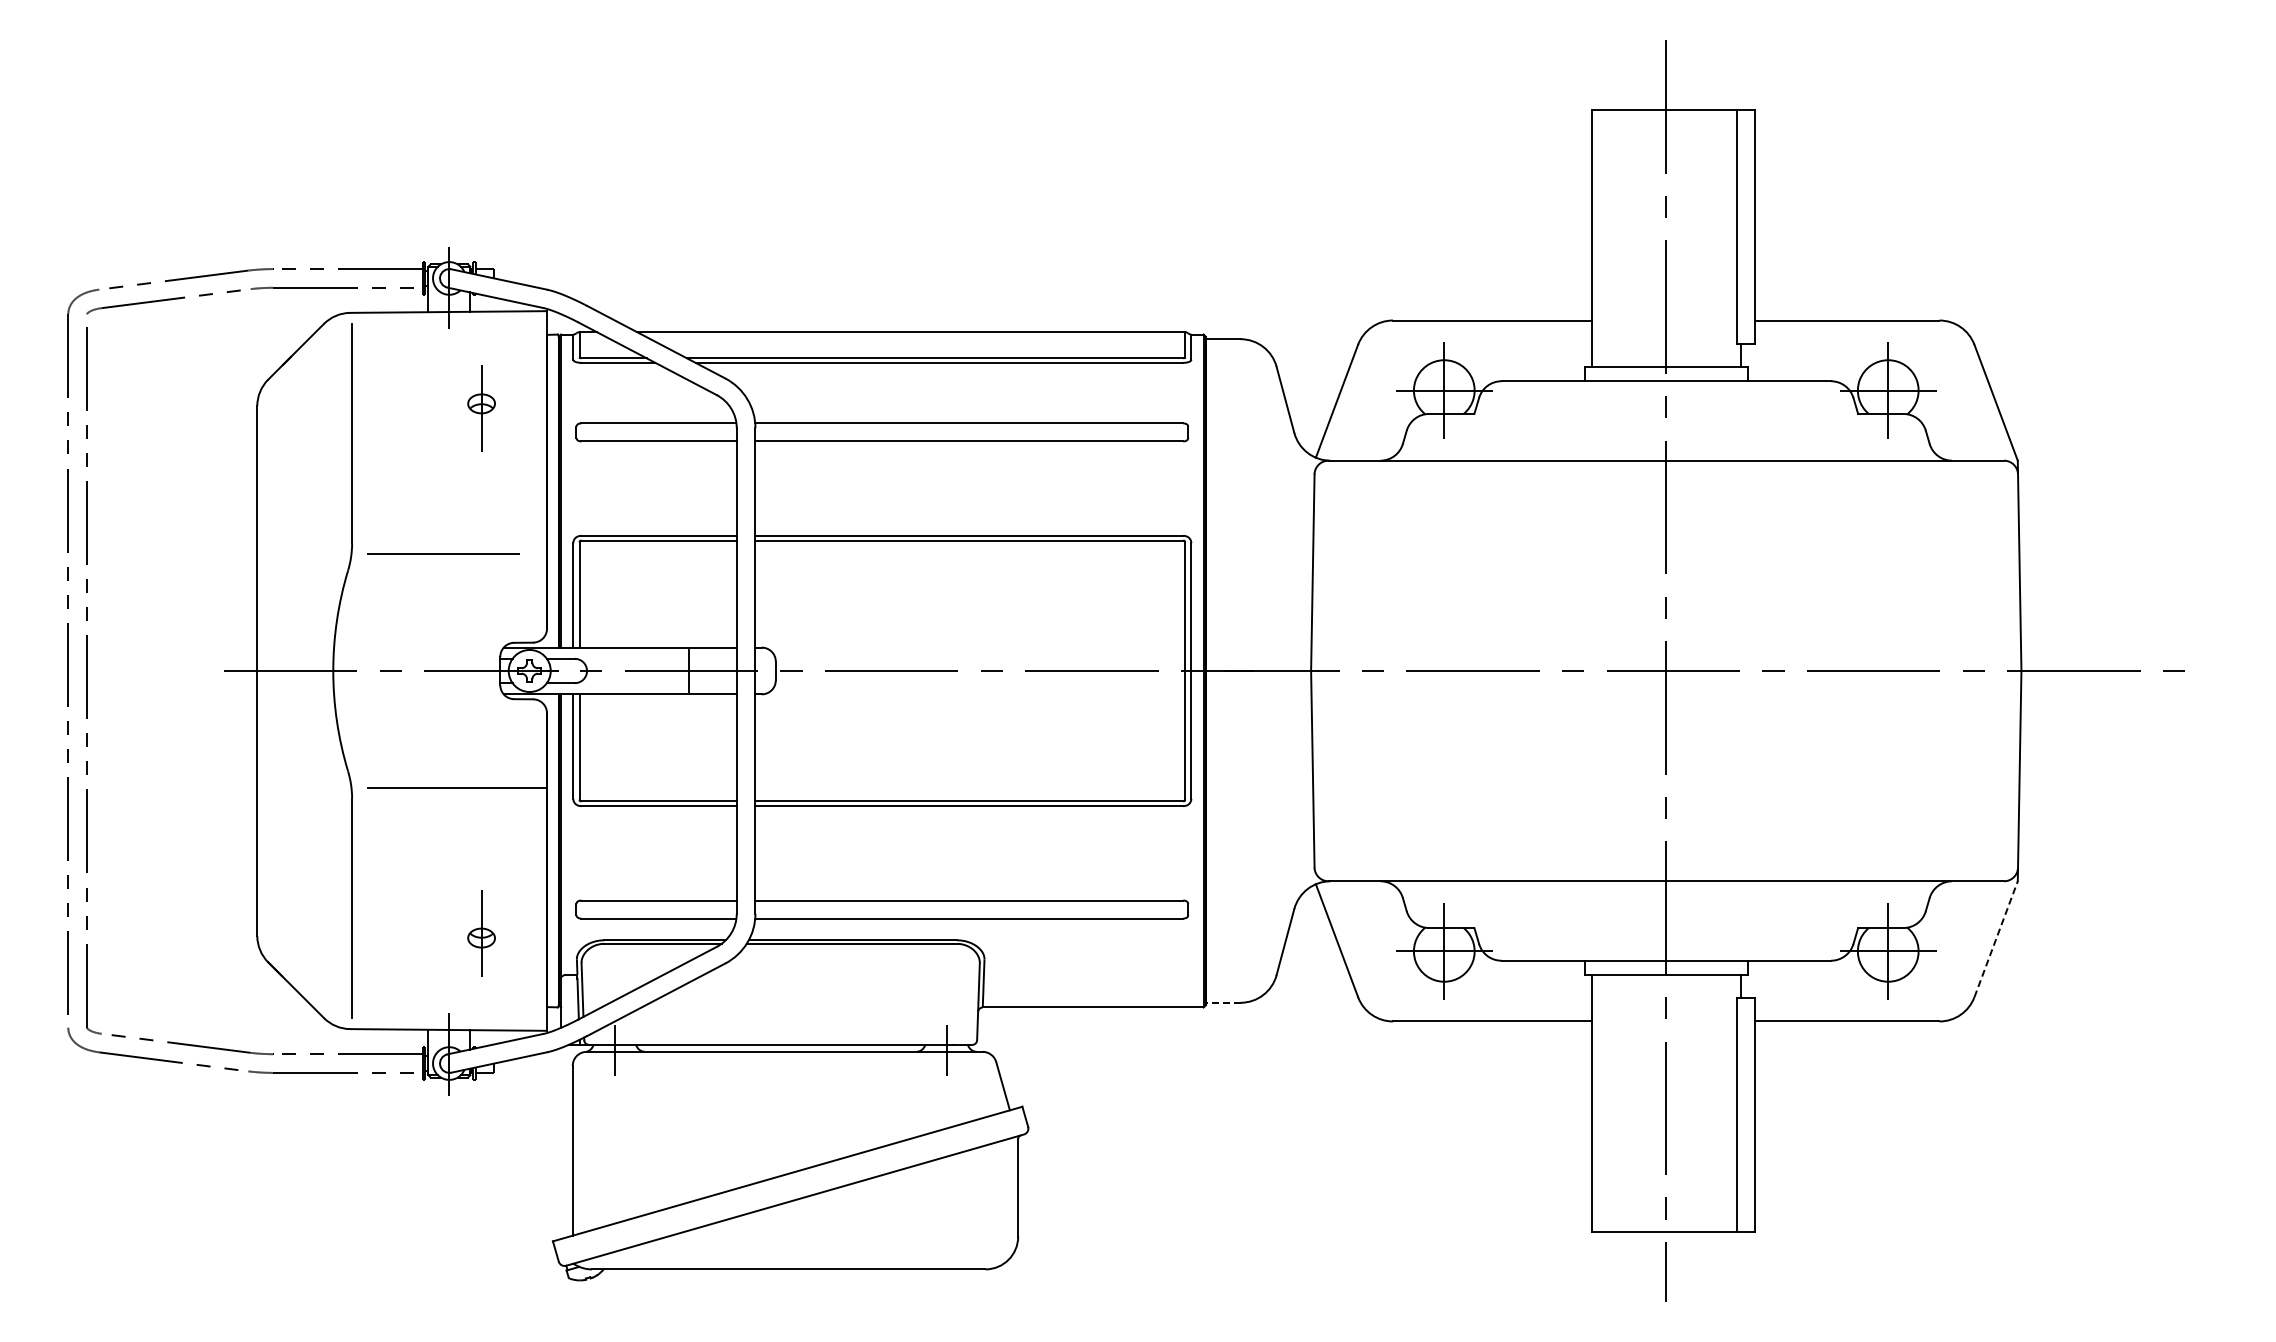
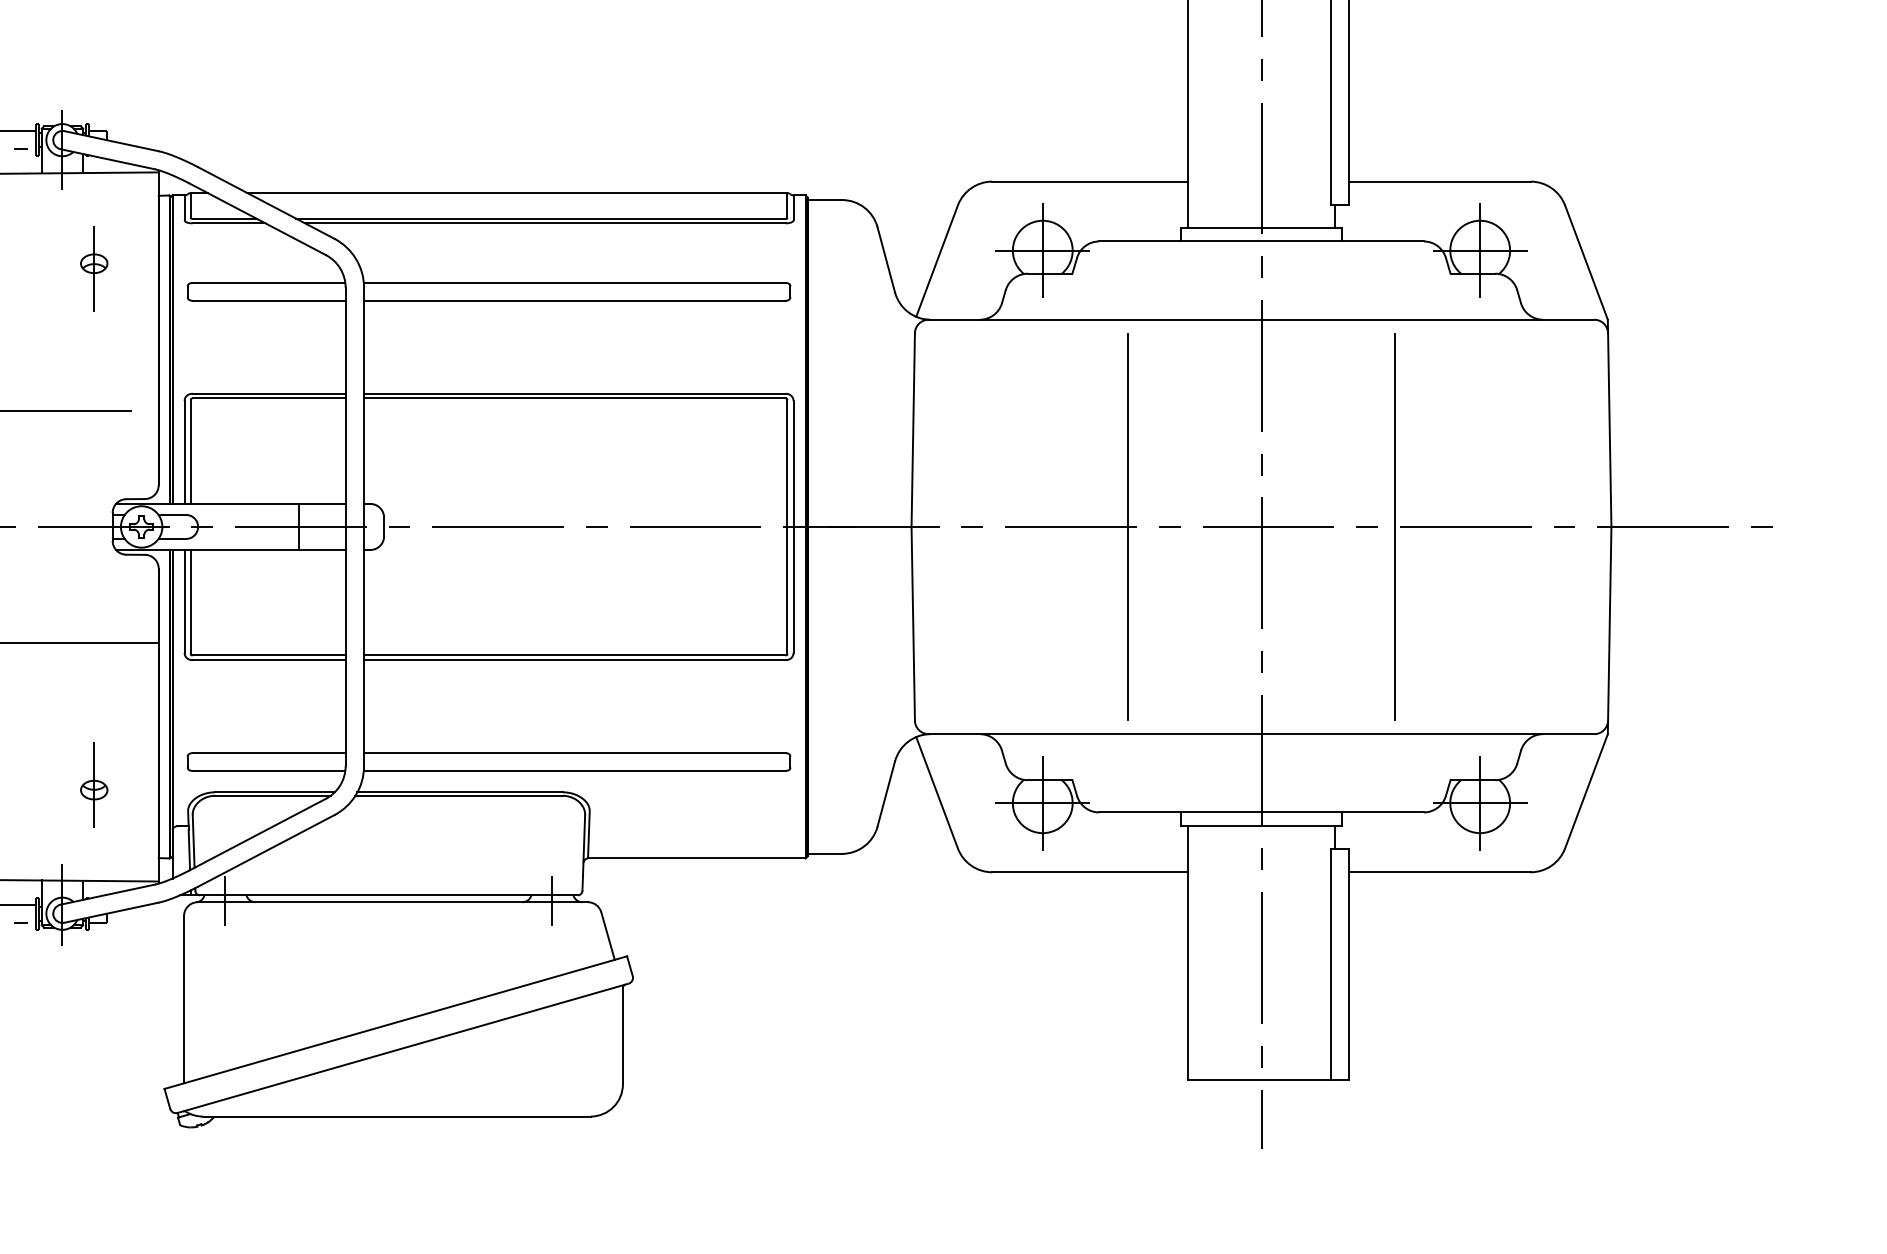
line: (1530, 670) -> (1127, 526), added
line: (1801, 670) -> (1394, 526), added
line: (1996, 939) -> (1586, 791), dashed -> solid
line: (1222, 1002) -> (824, 853), dashed -> solid

